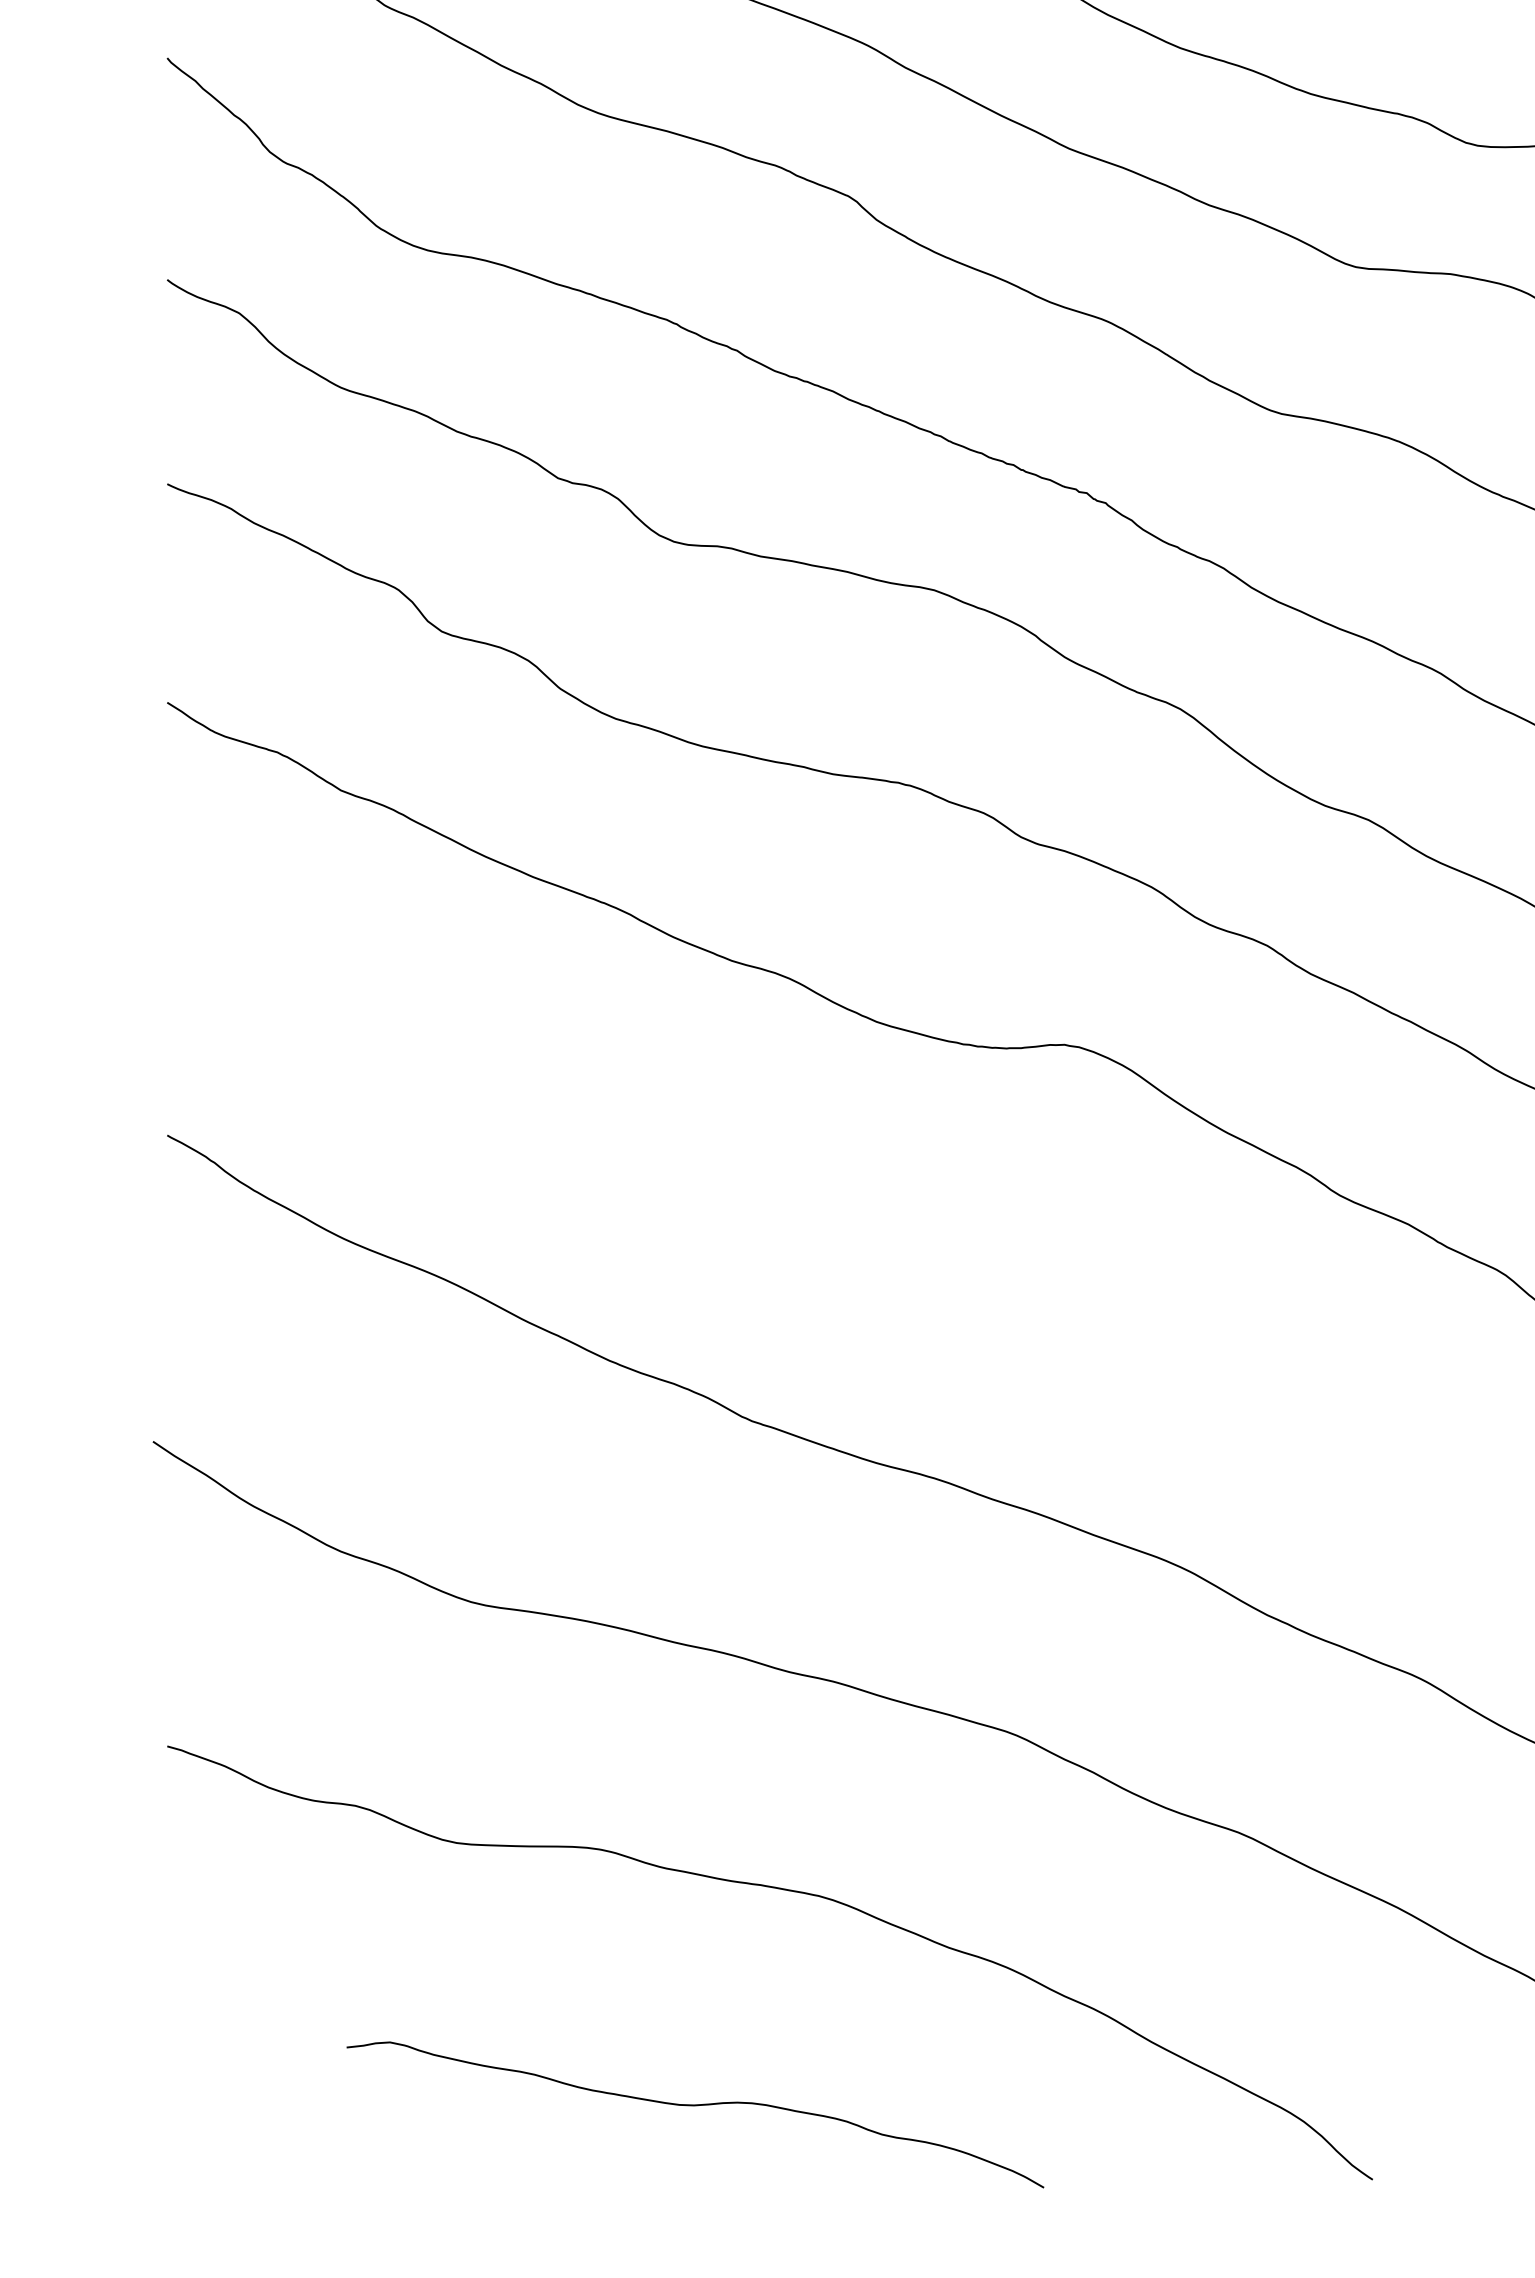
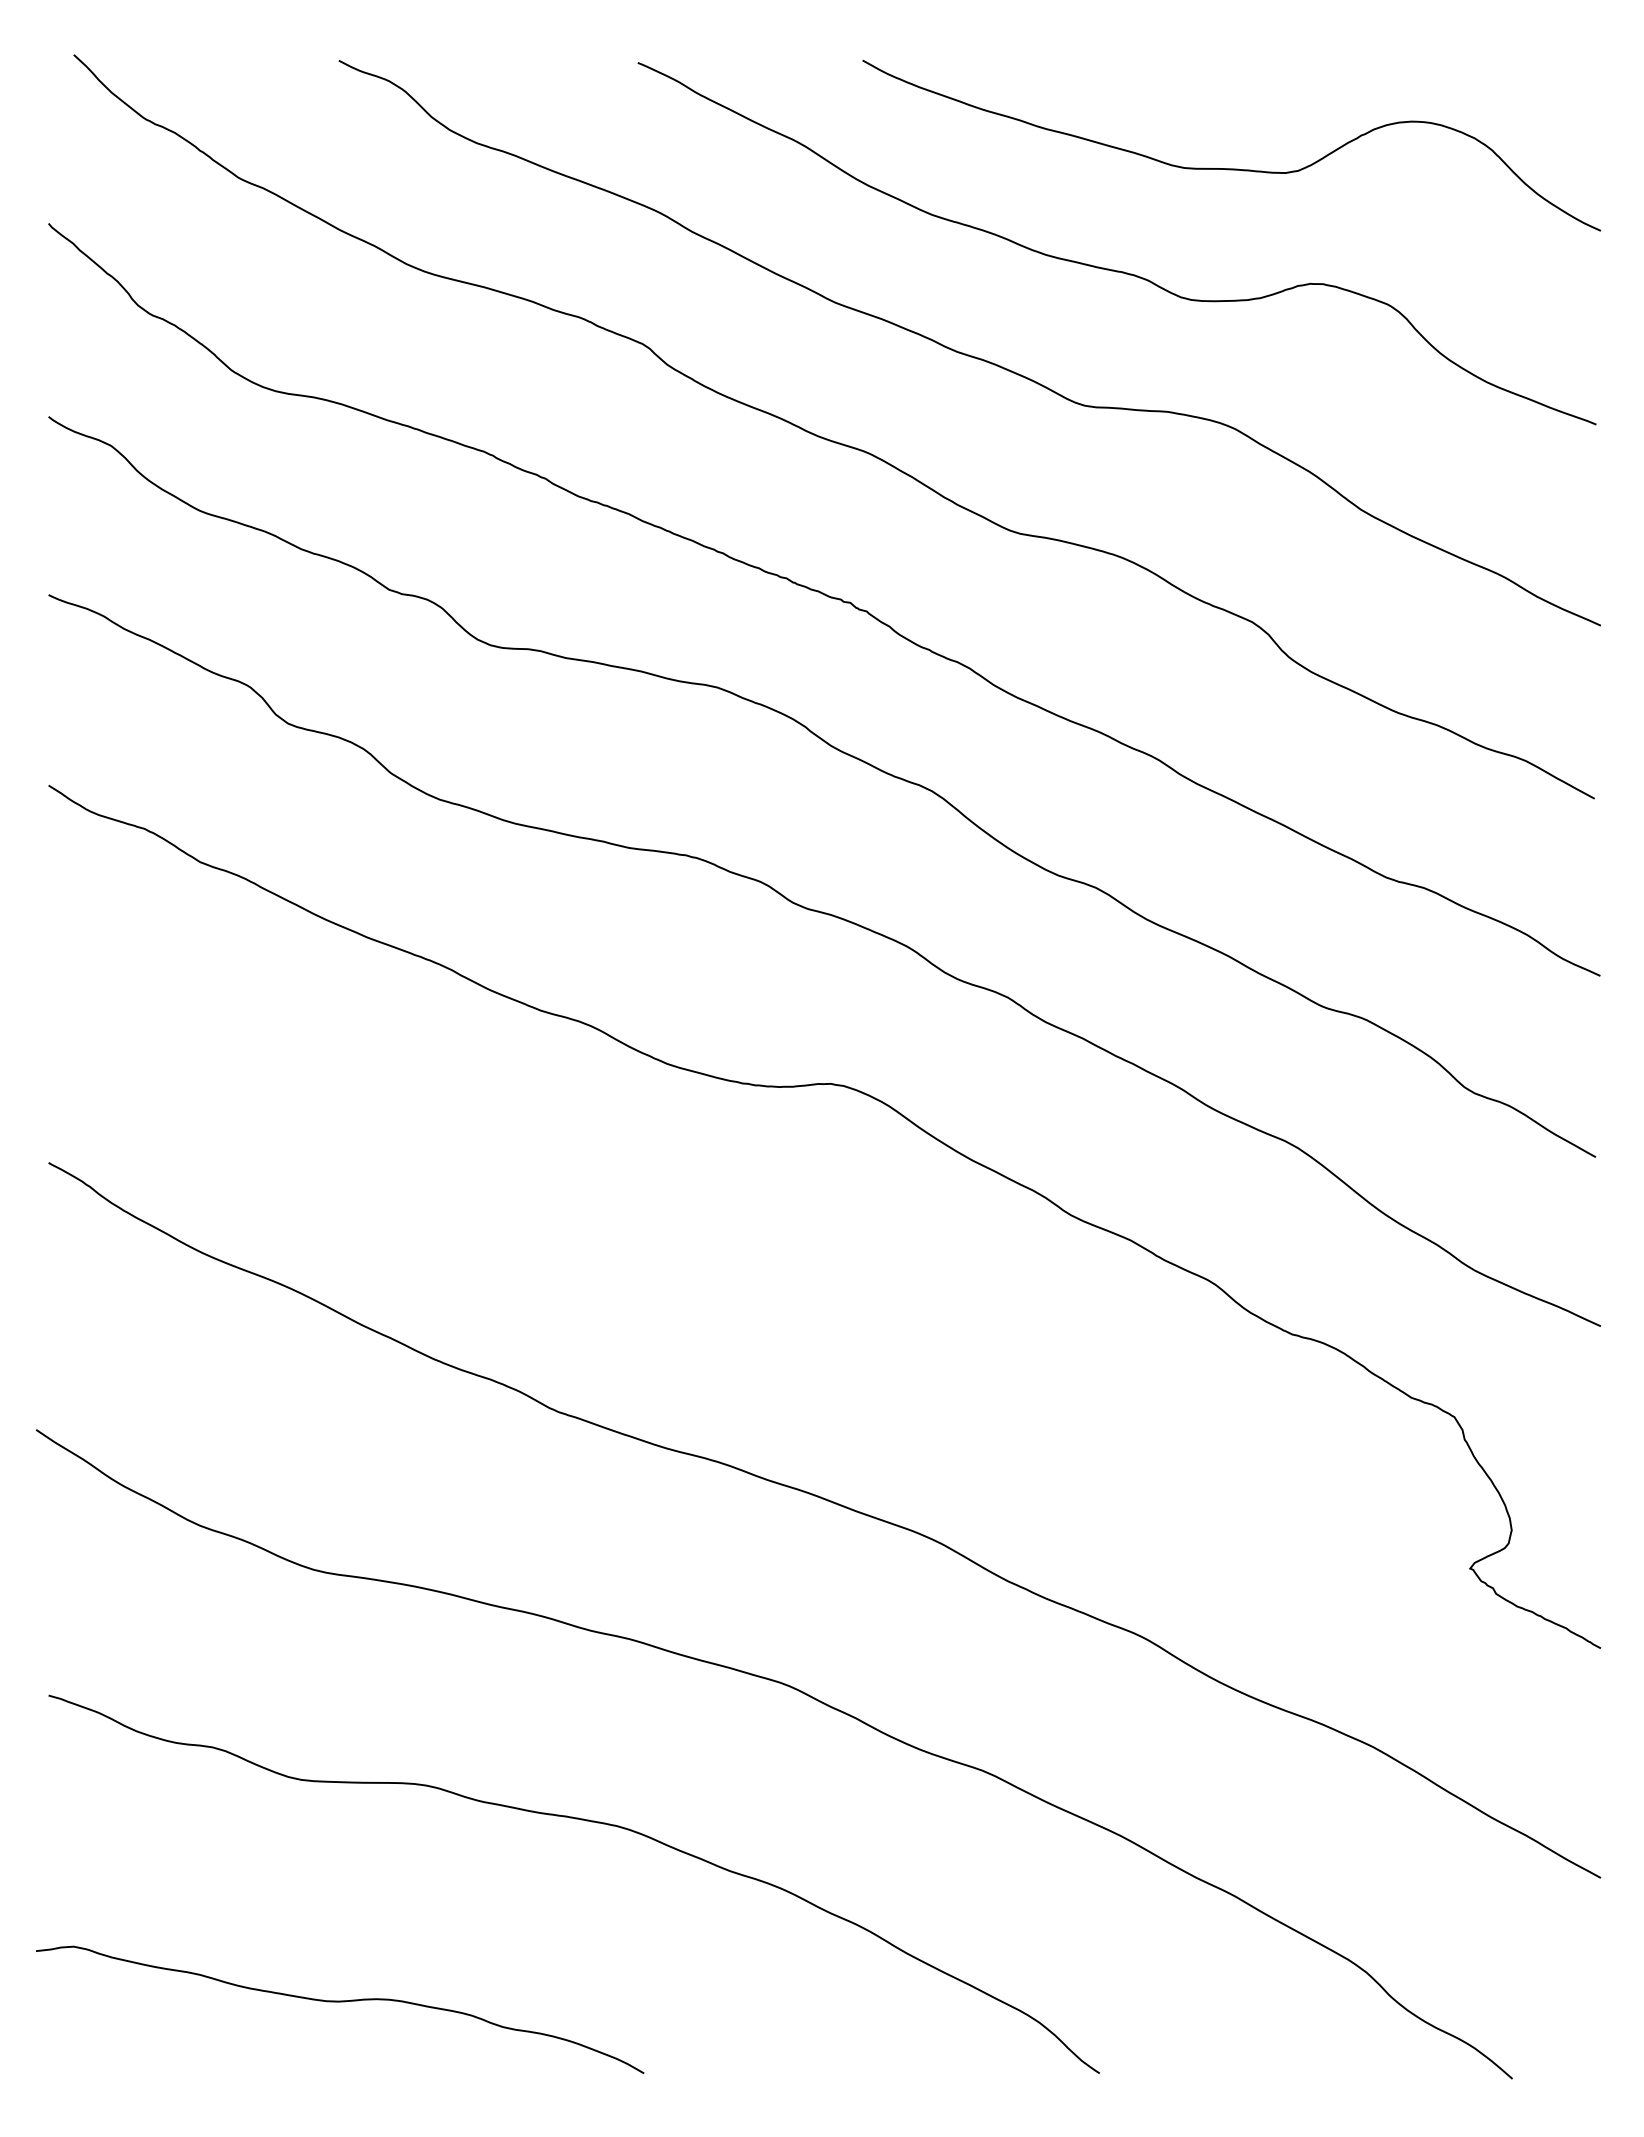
curve: (695, 2106) -> (340, 2002), moved

